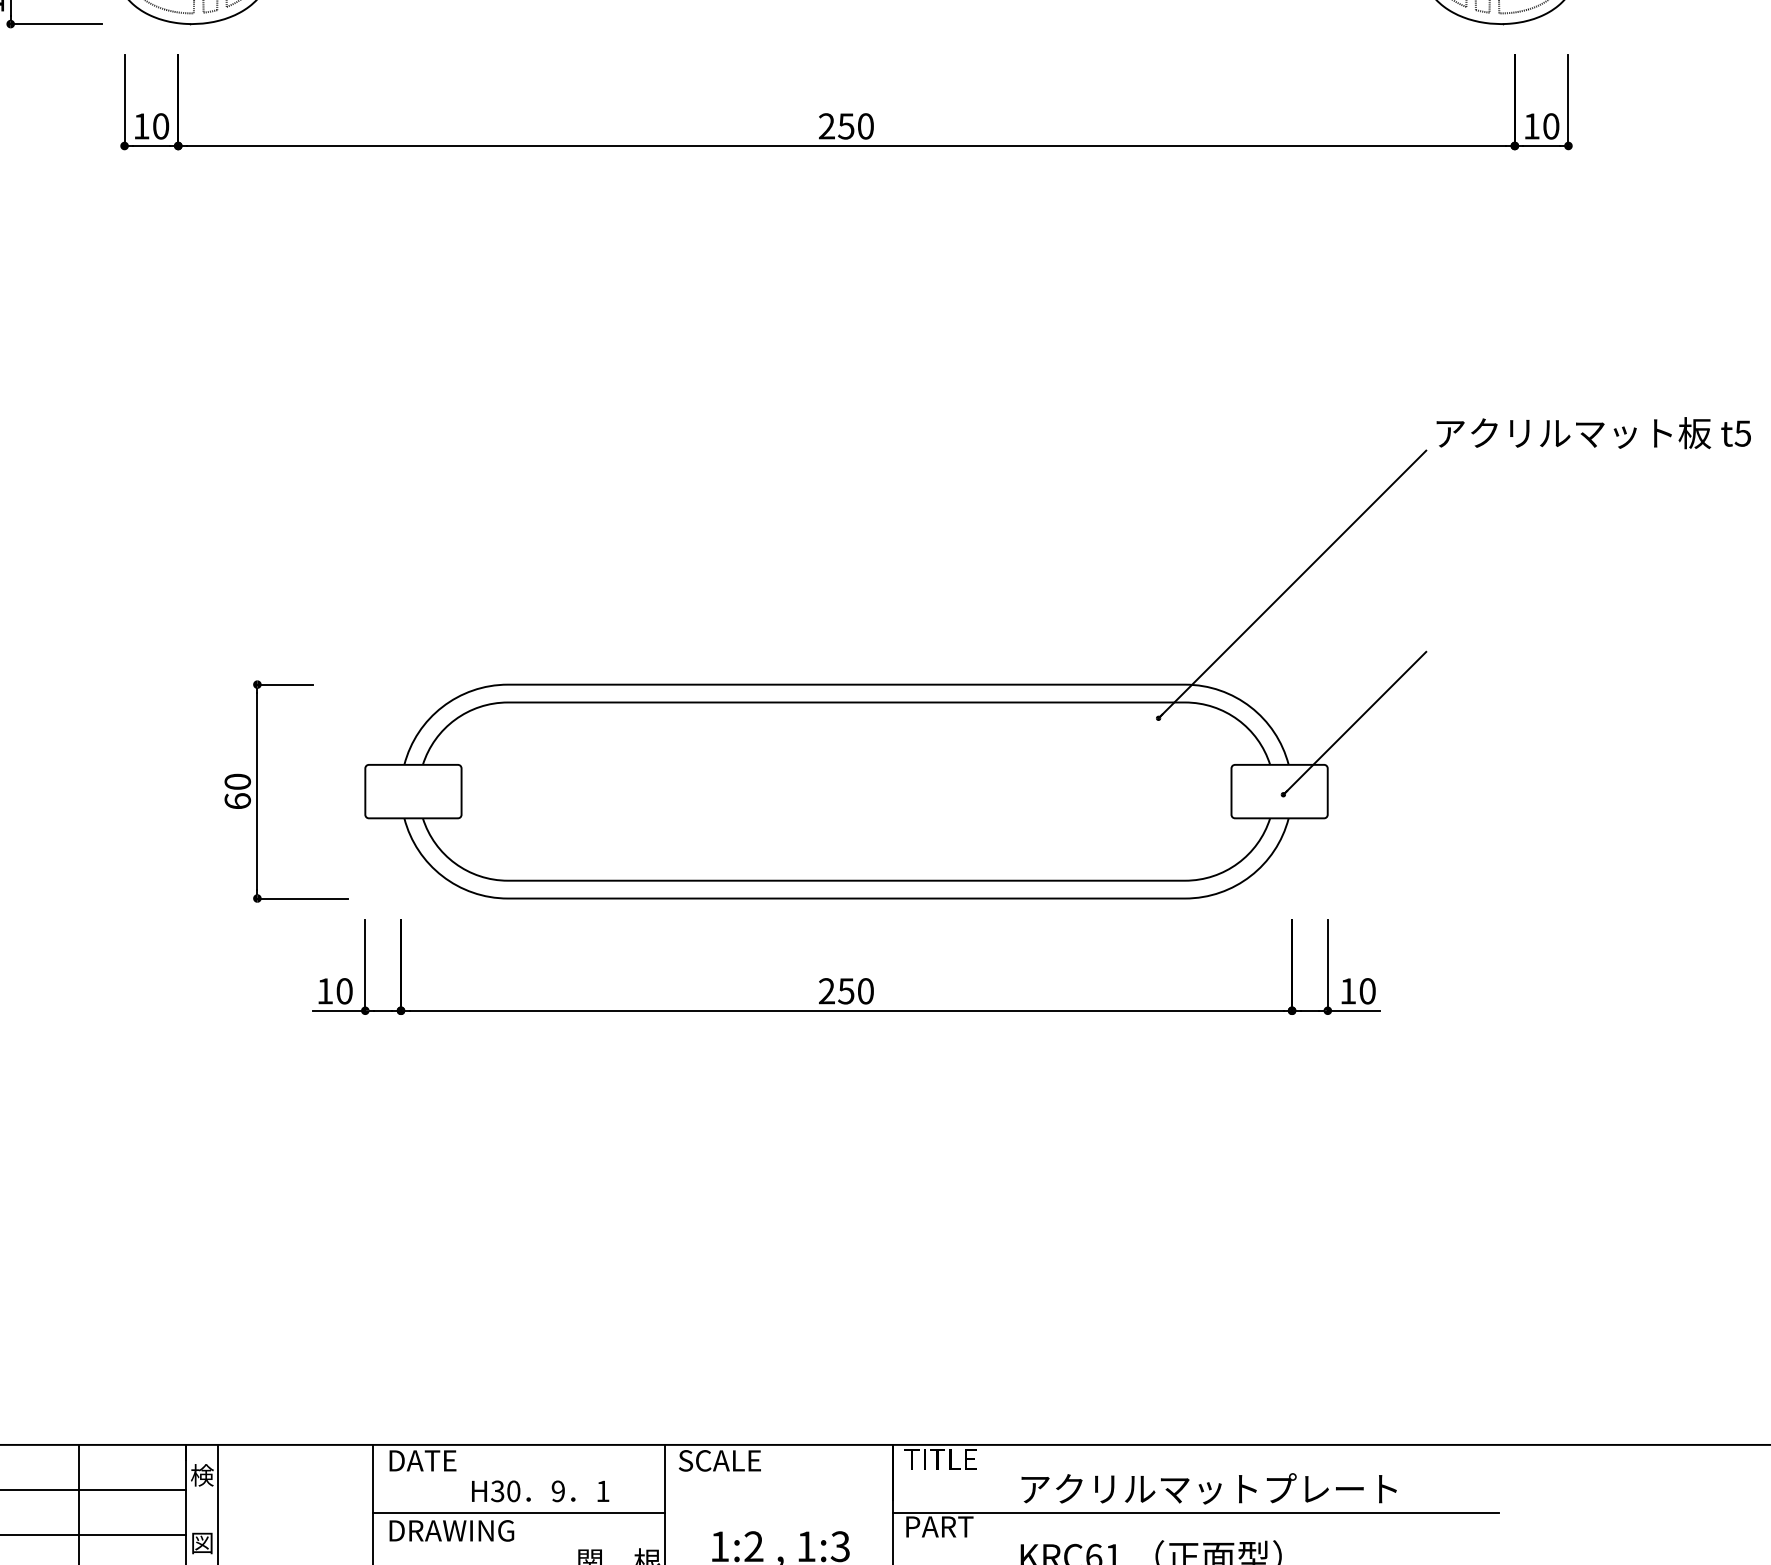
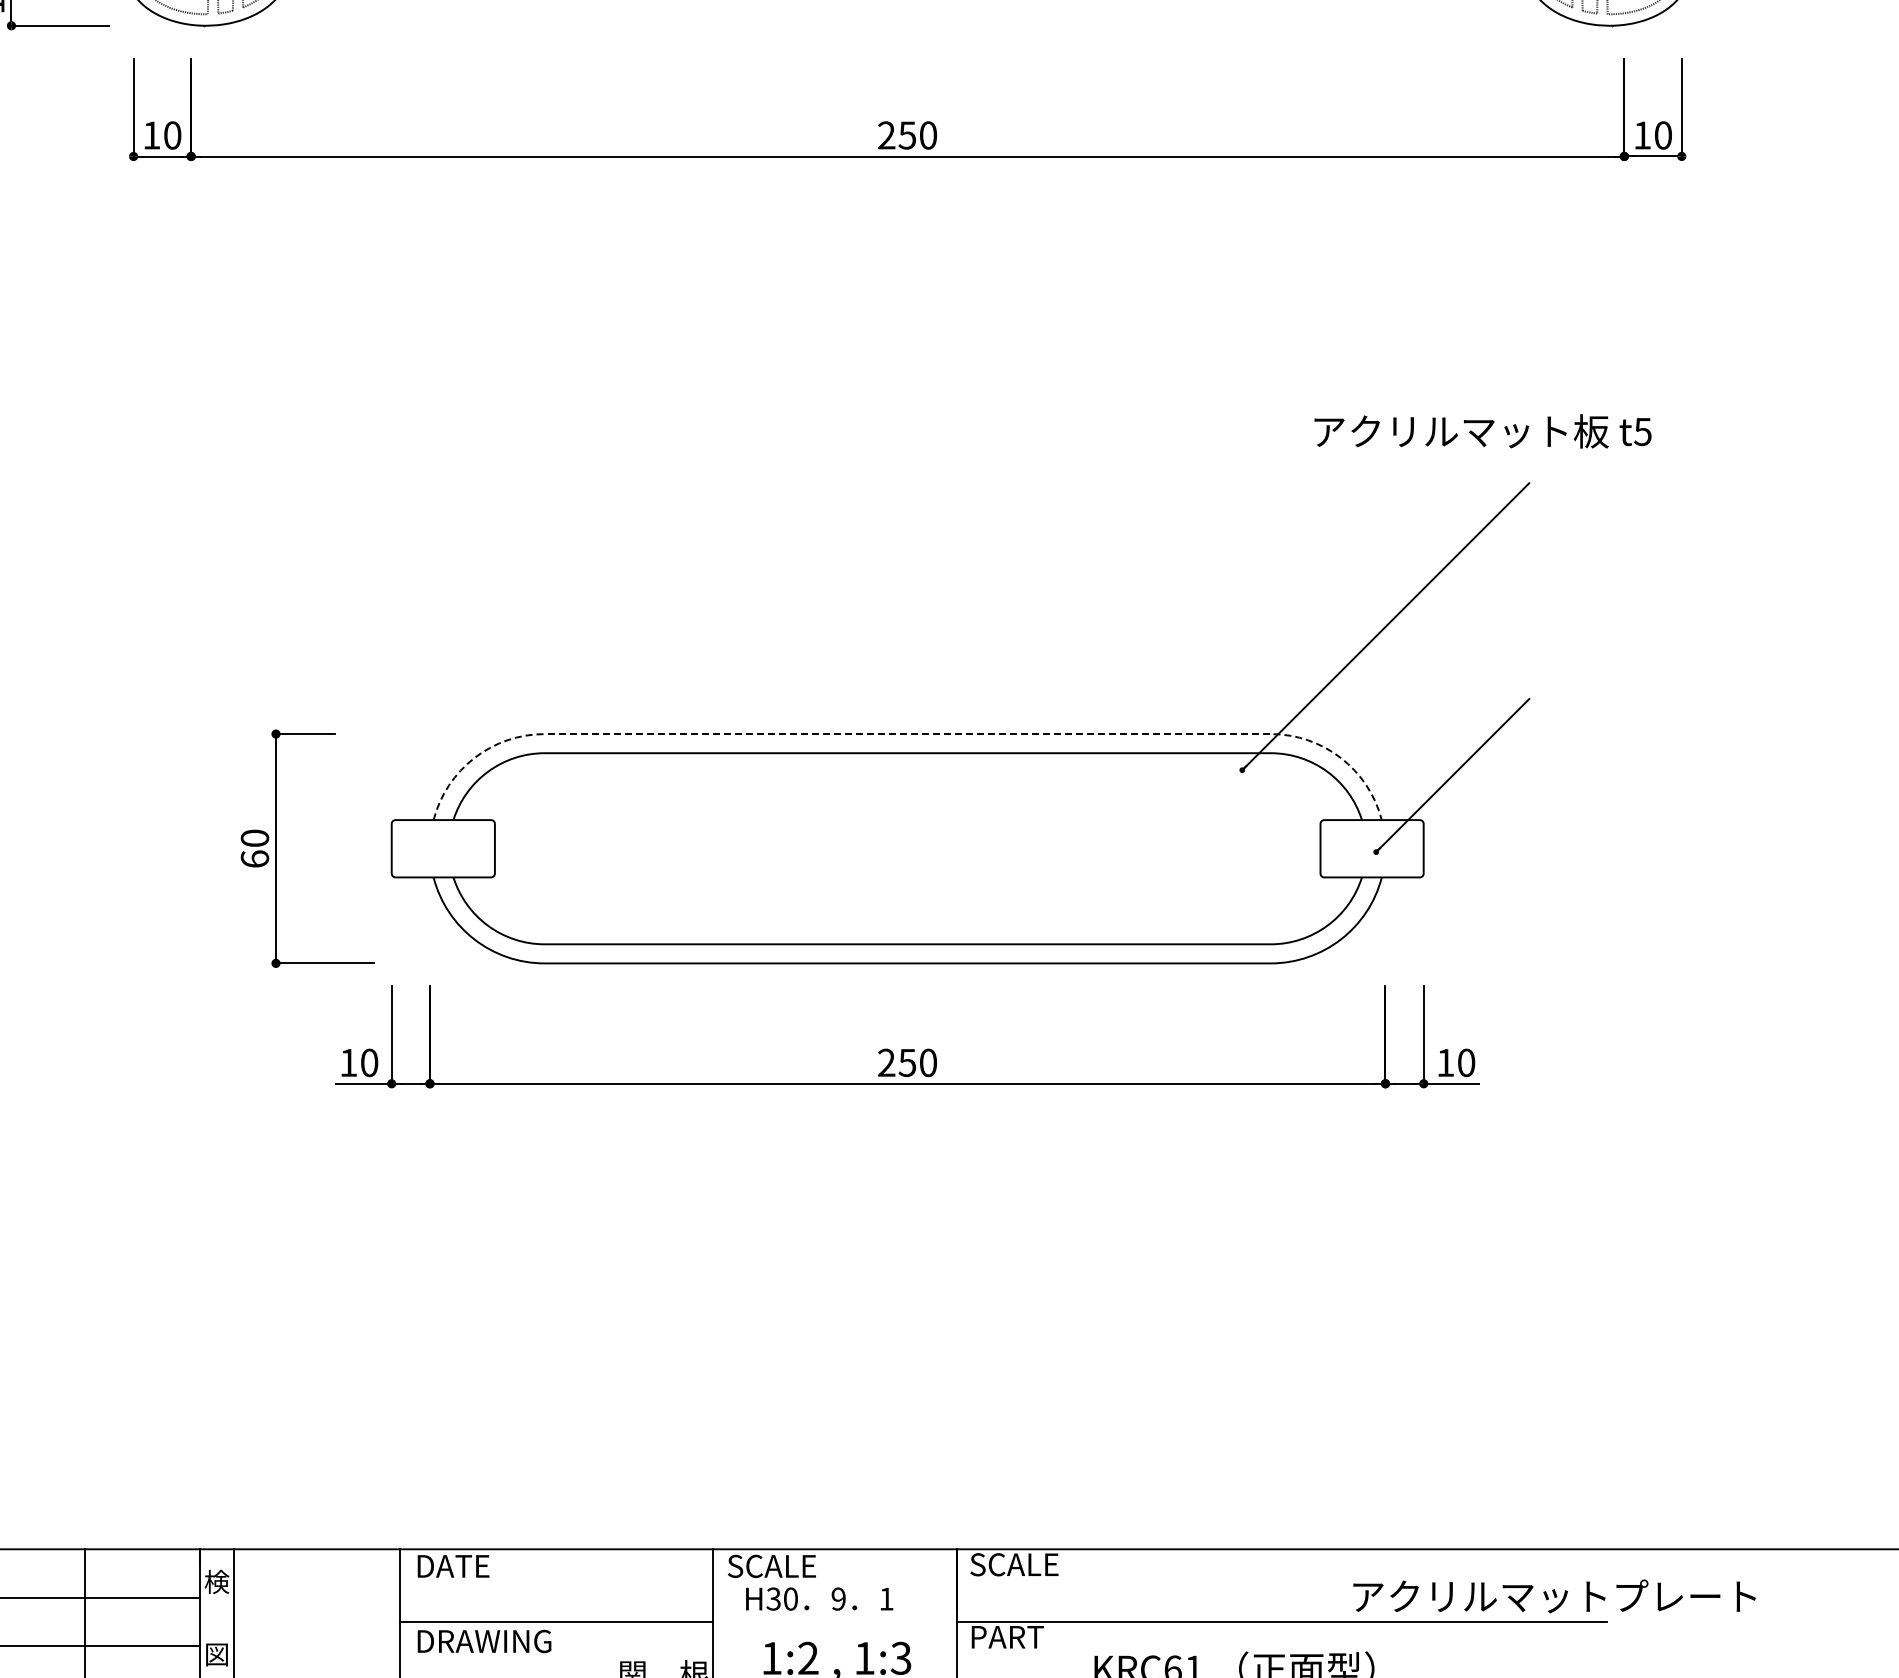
text: (1593, 433) -> (1482, 431), moved
line: (847, 685) -> (908, 734), solid -> dashed
text: (946, 1459) -> (1014, 1564), TITLE -> SCALE
text: (1209, 1488) -> (1554, 1596), moved
text: (540, 1490) -> (819, 1598), moved

